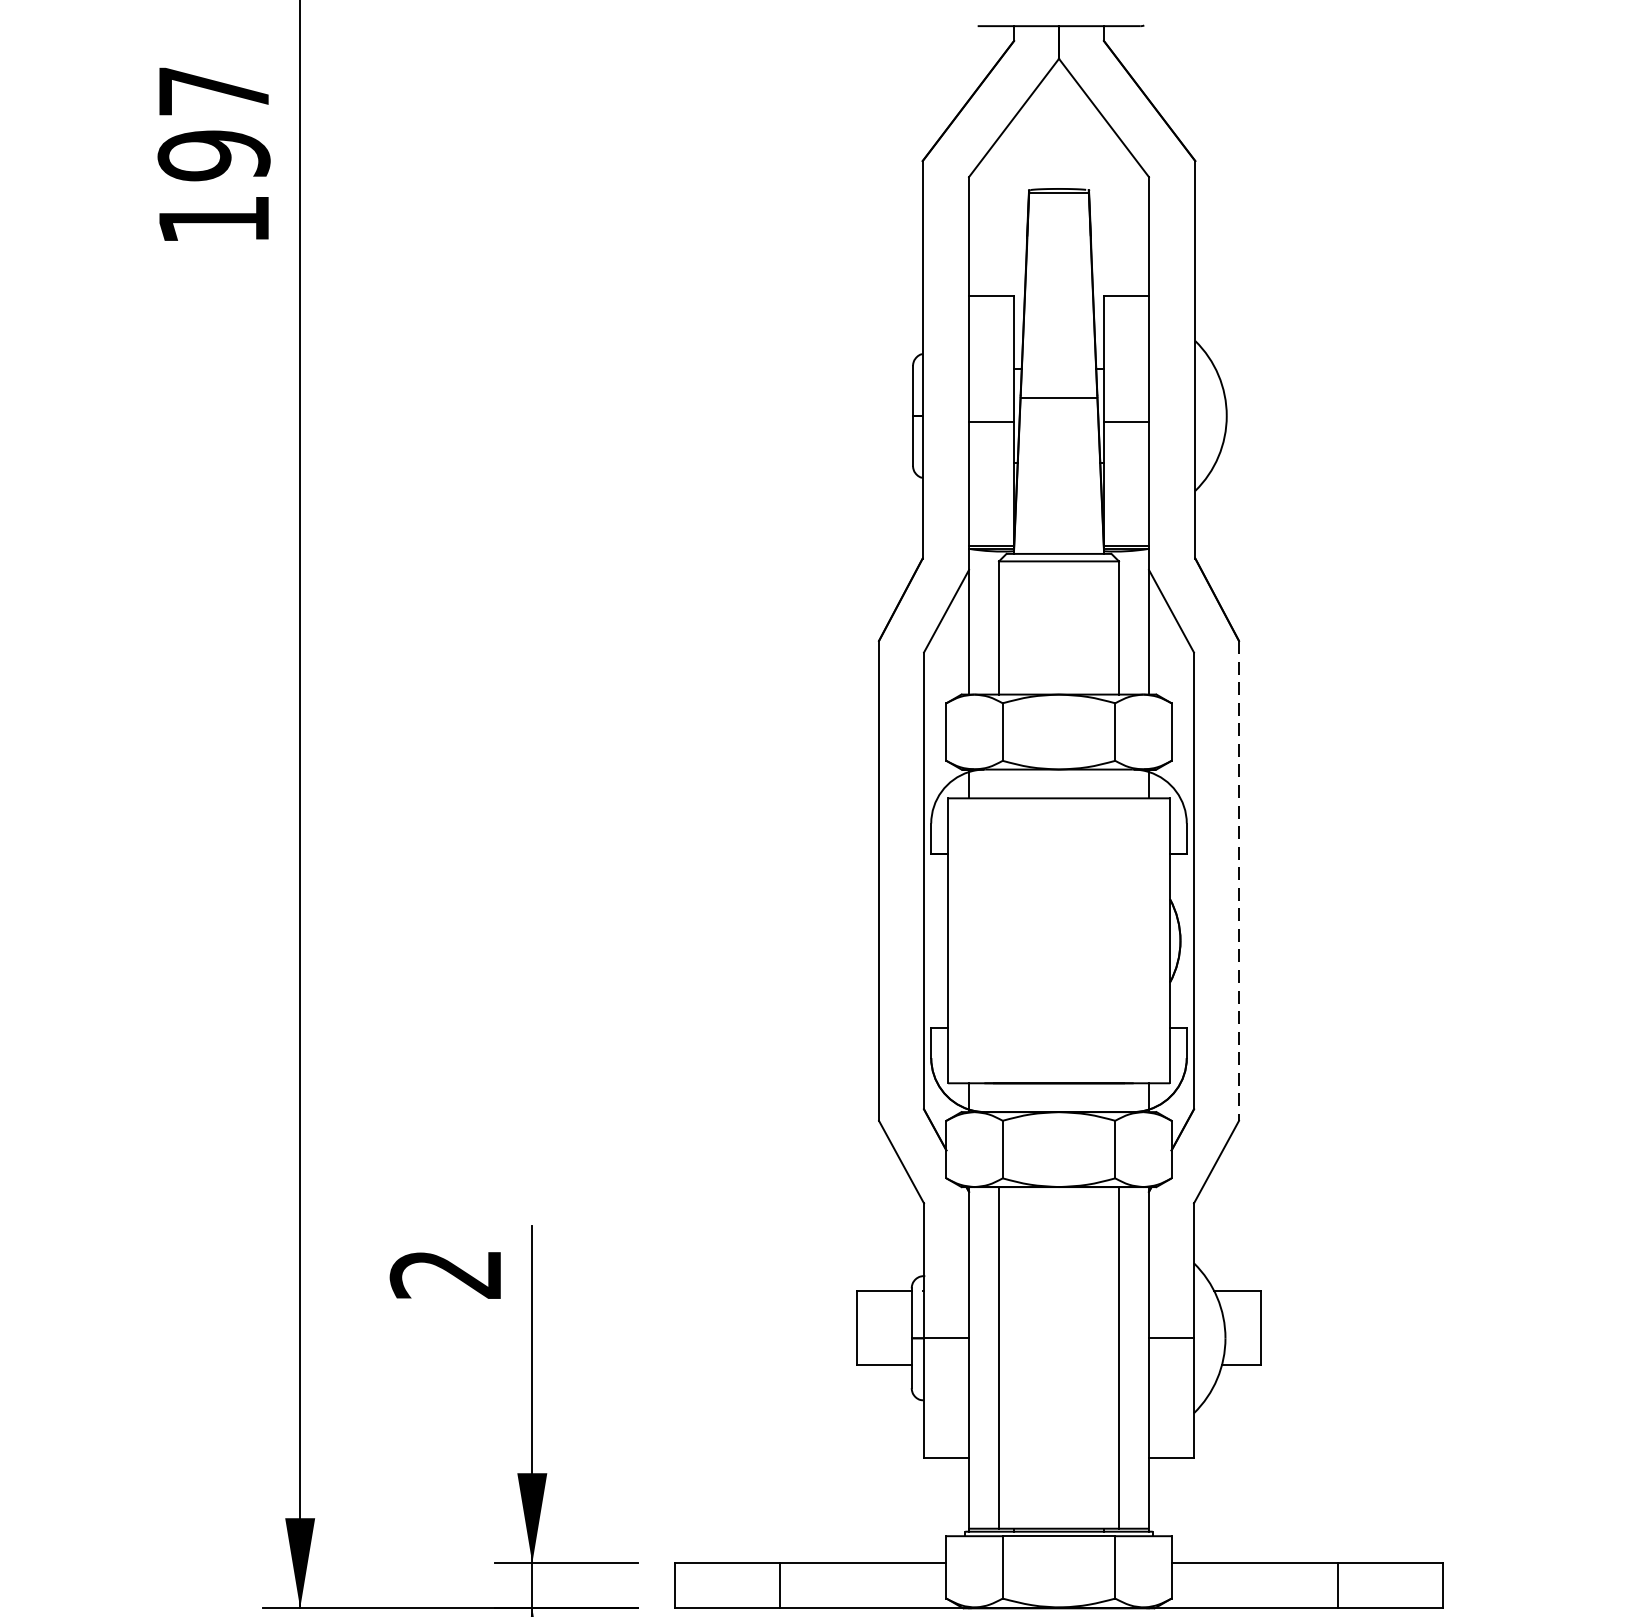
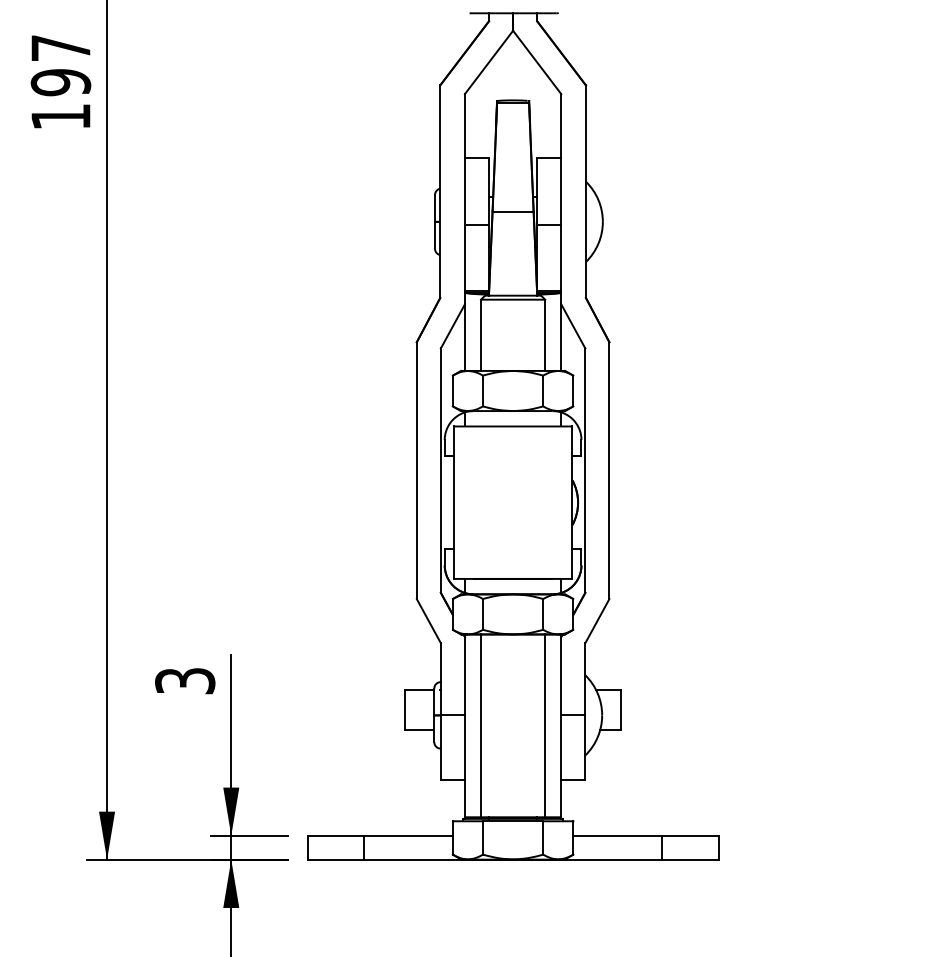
line: (1239, 882) -> (609, 471), dashed -> solid
text: (446, 1274) -> (185, 681), 2 -> 3

